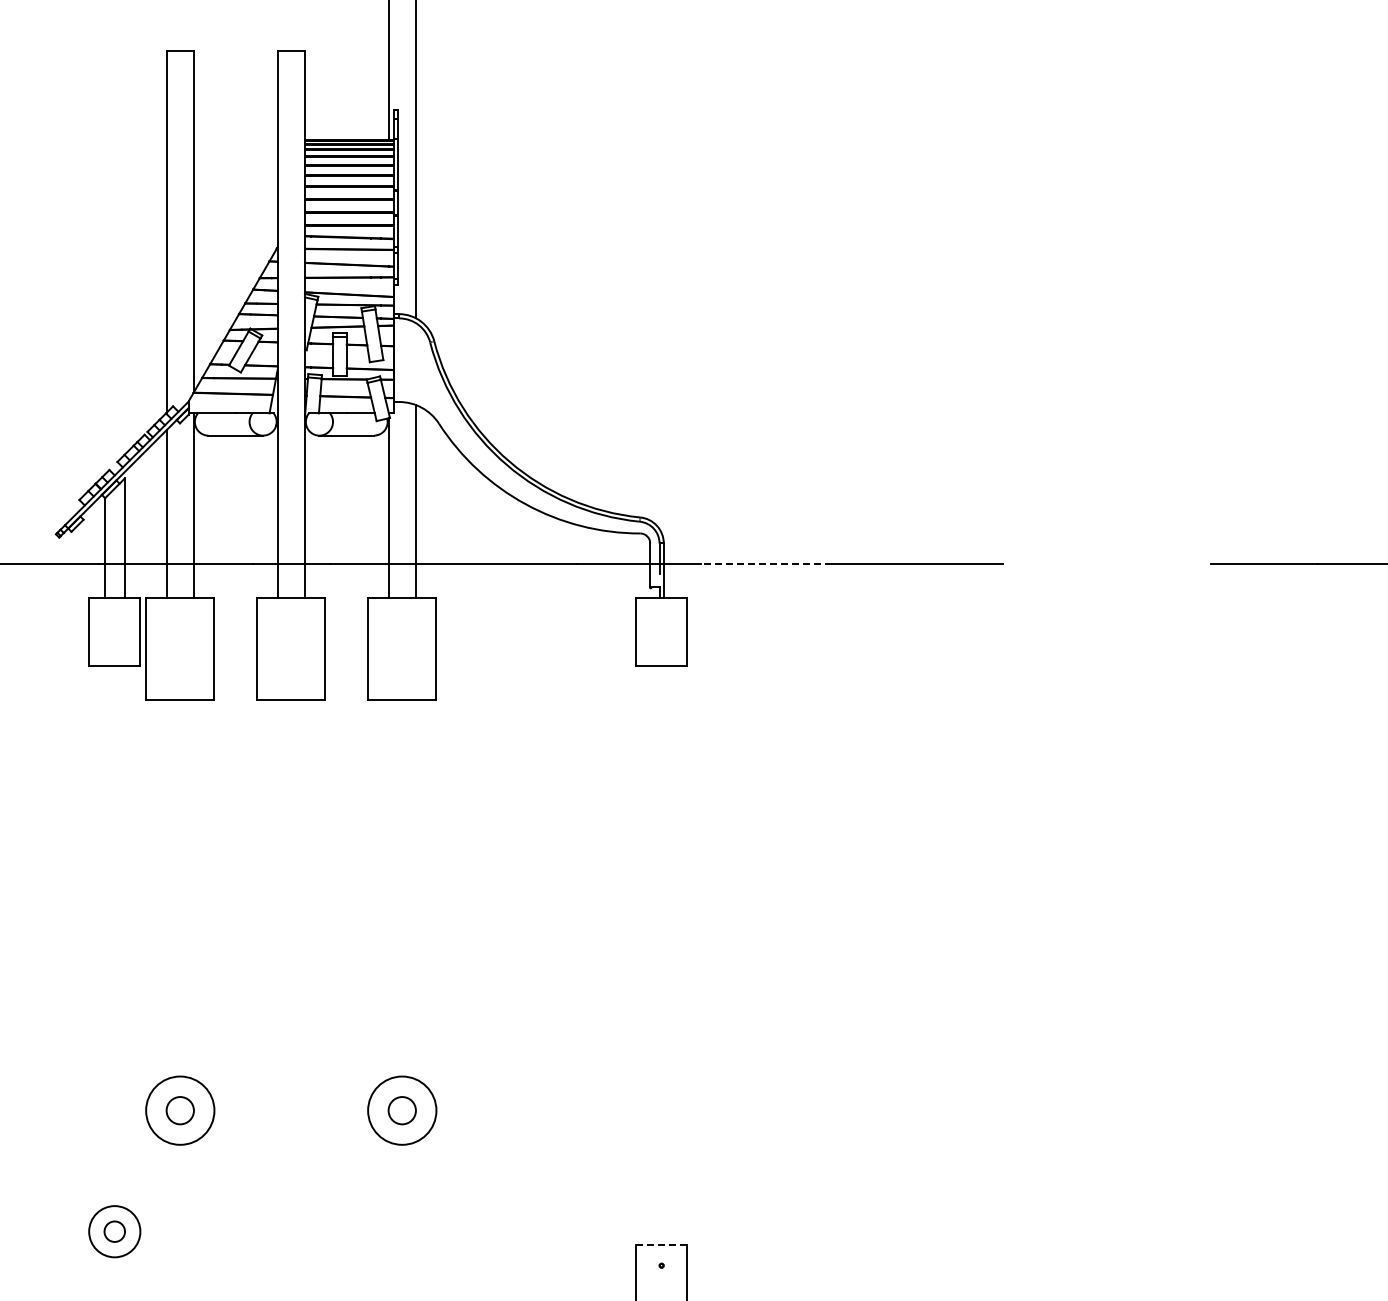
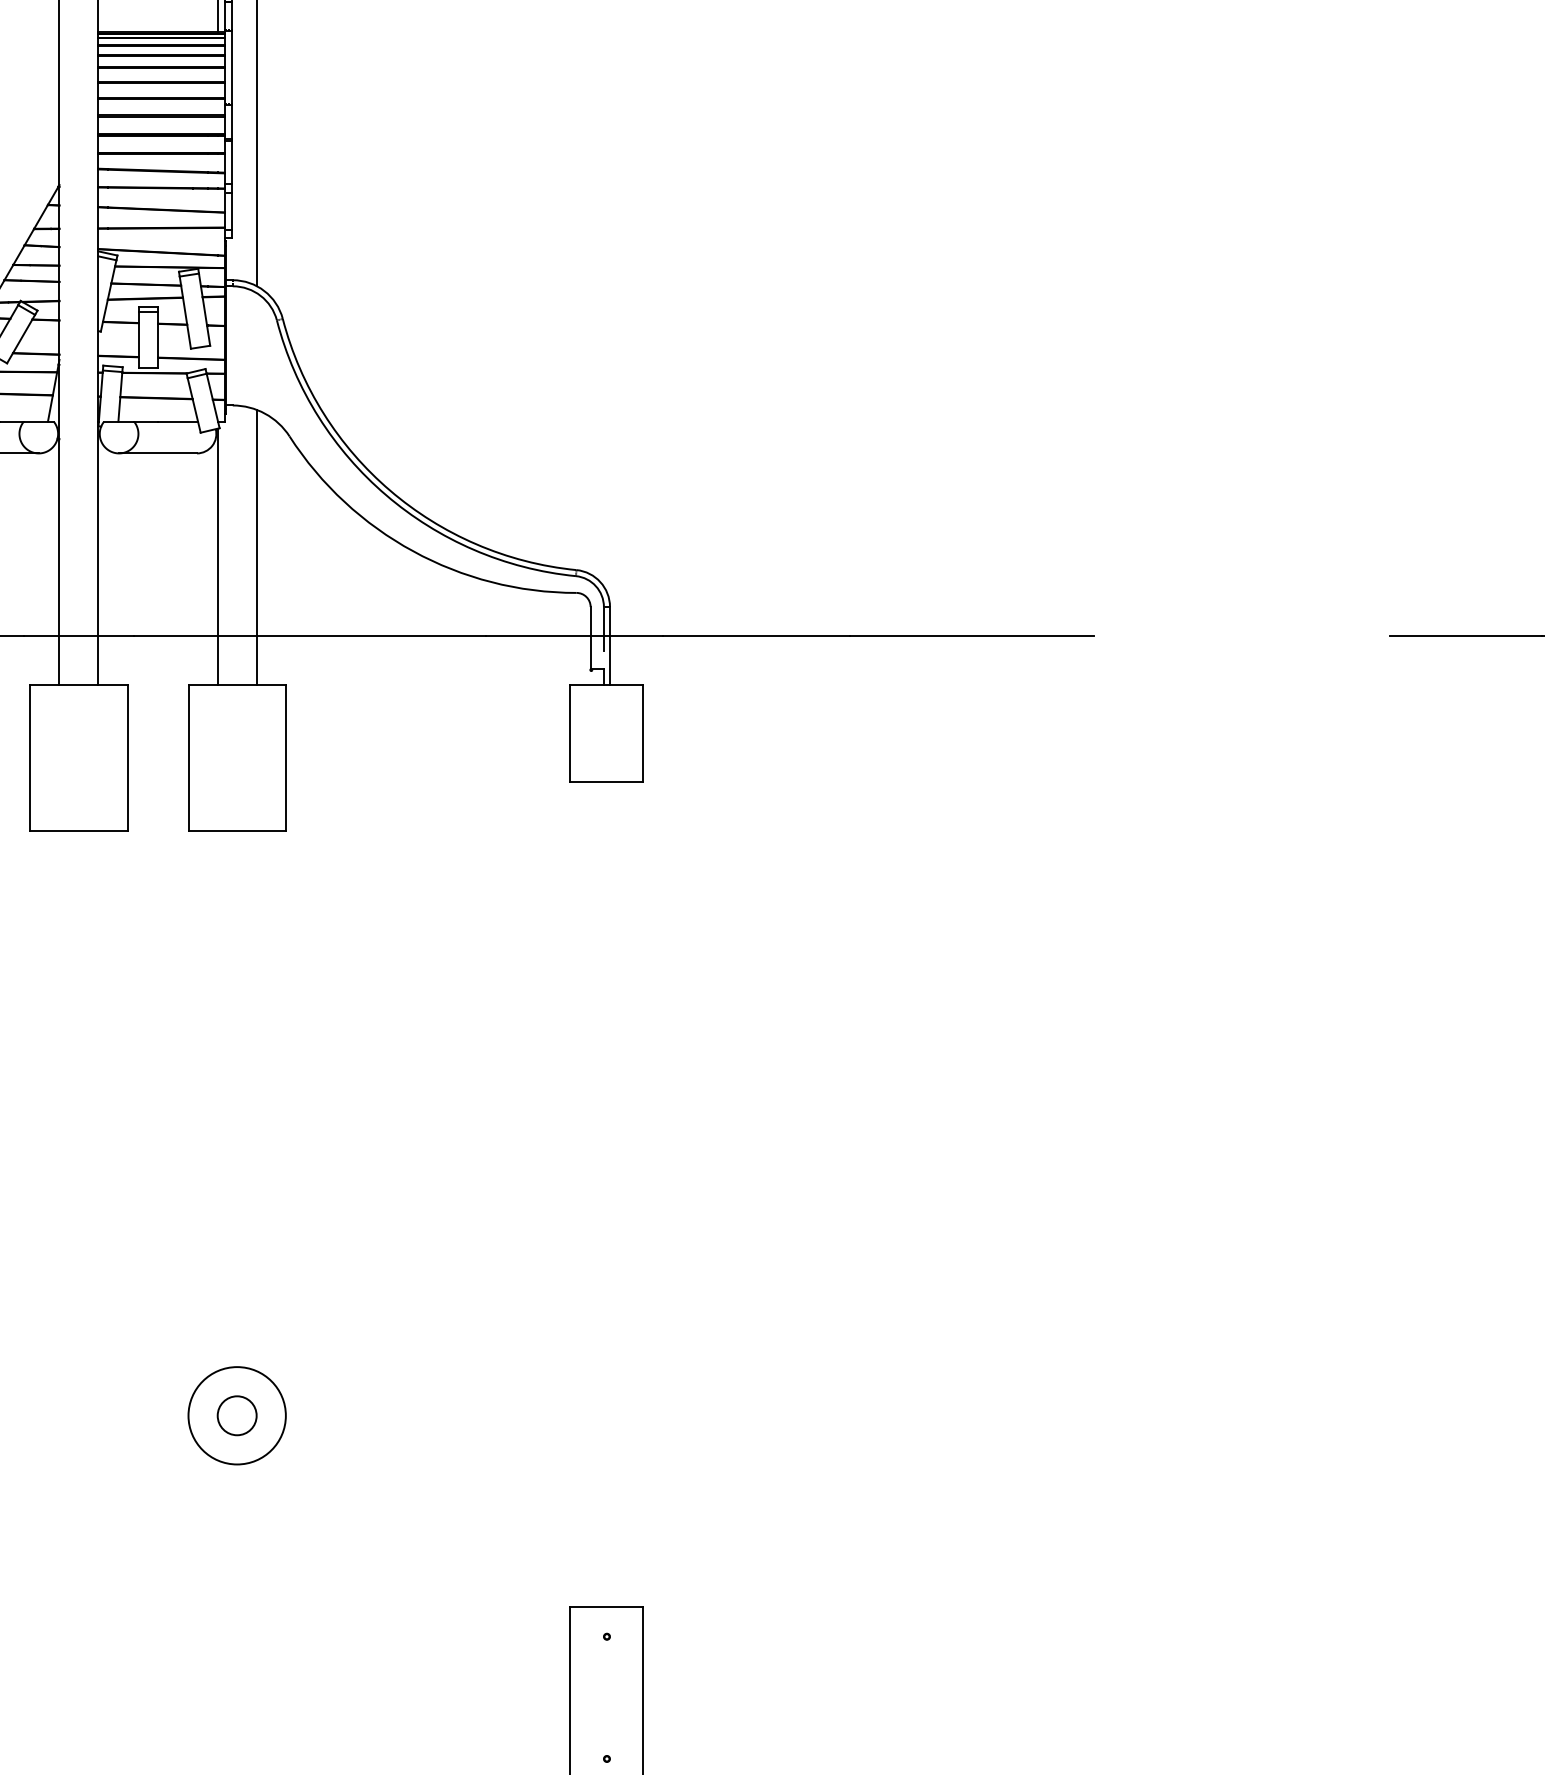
line: (766, 563) -> (756, 635), dashed -> solid
line: (661, 1244) -> (606, 1606), dashed -> solid

